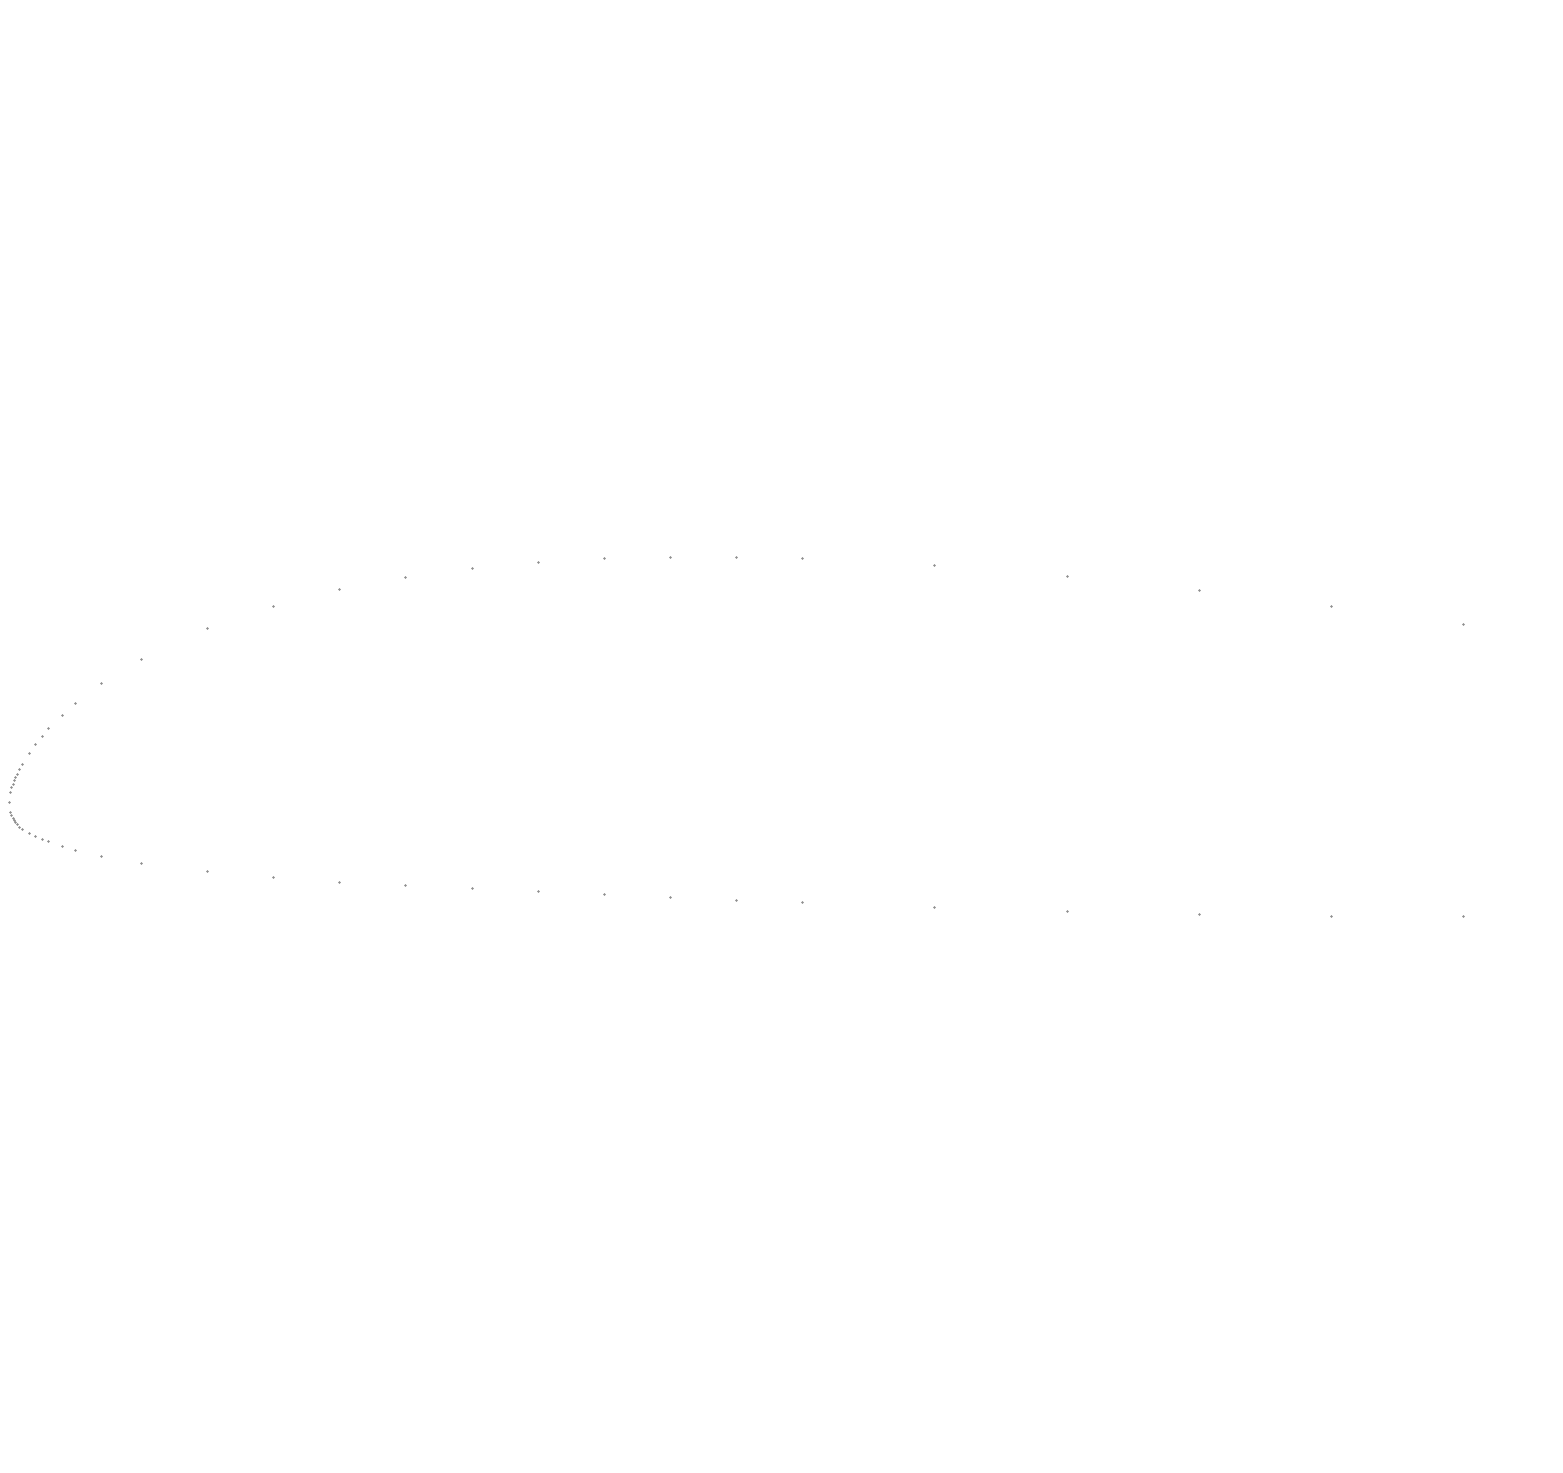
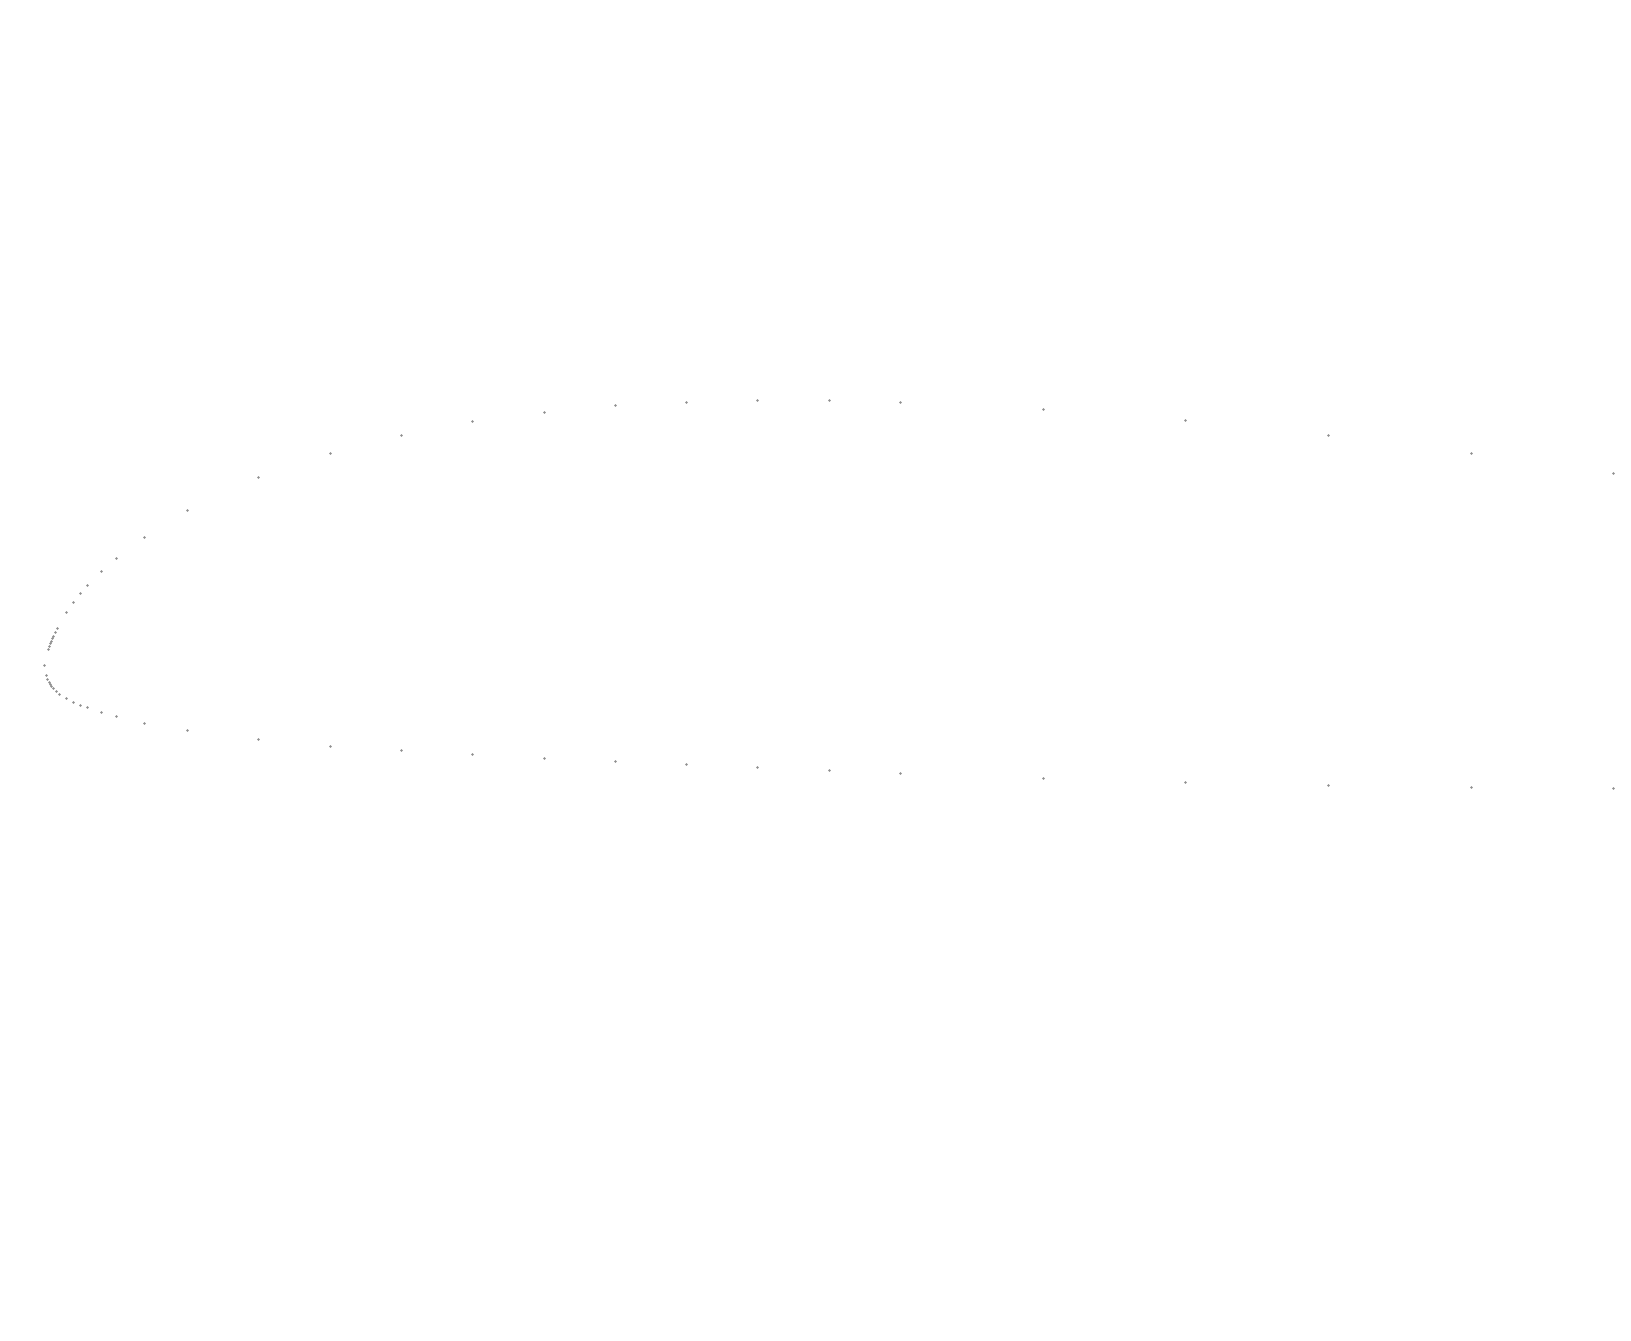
part: (16, 778) -> (52, 639), size x0.7

